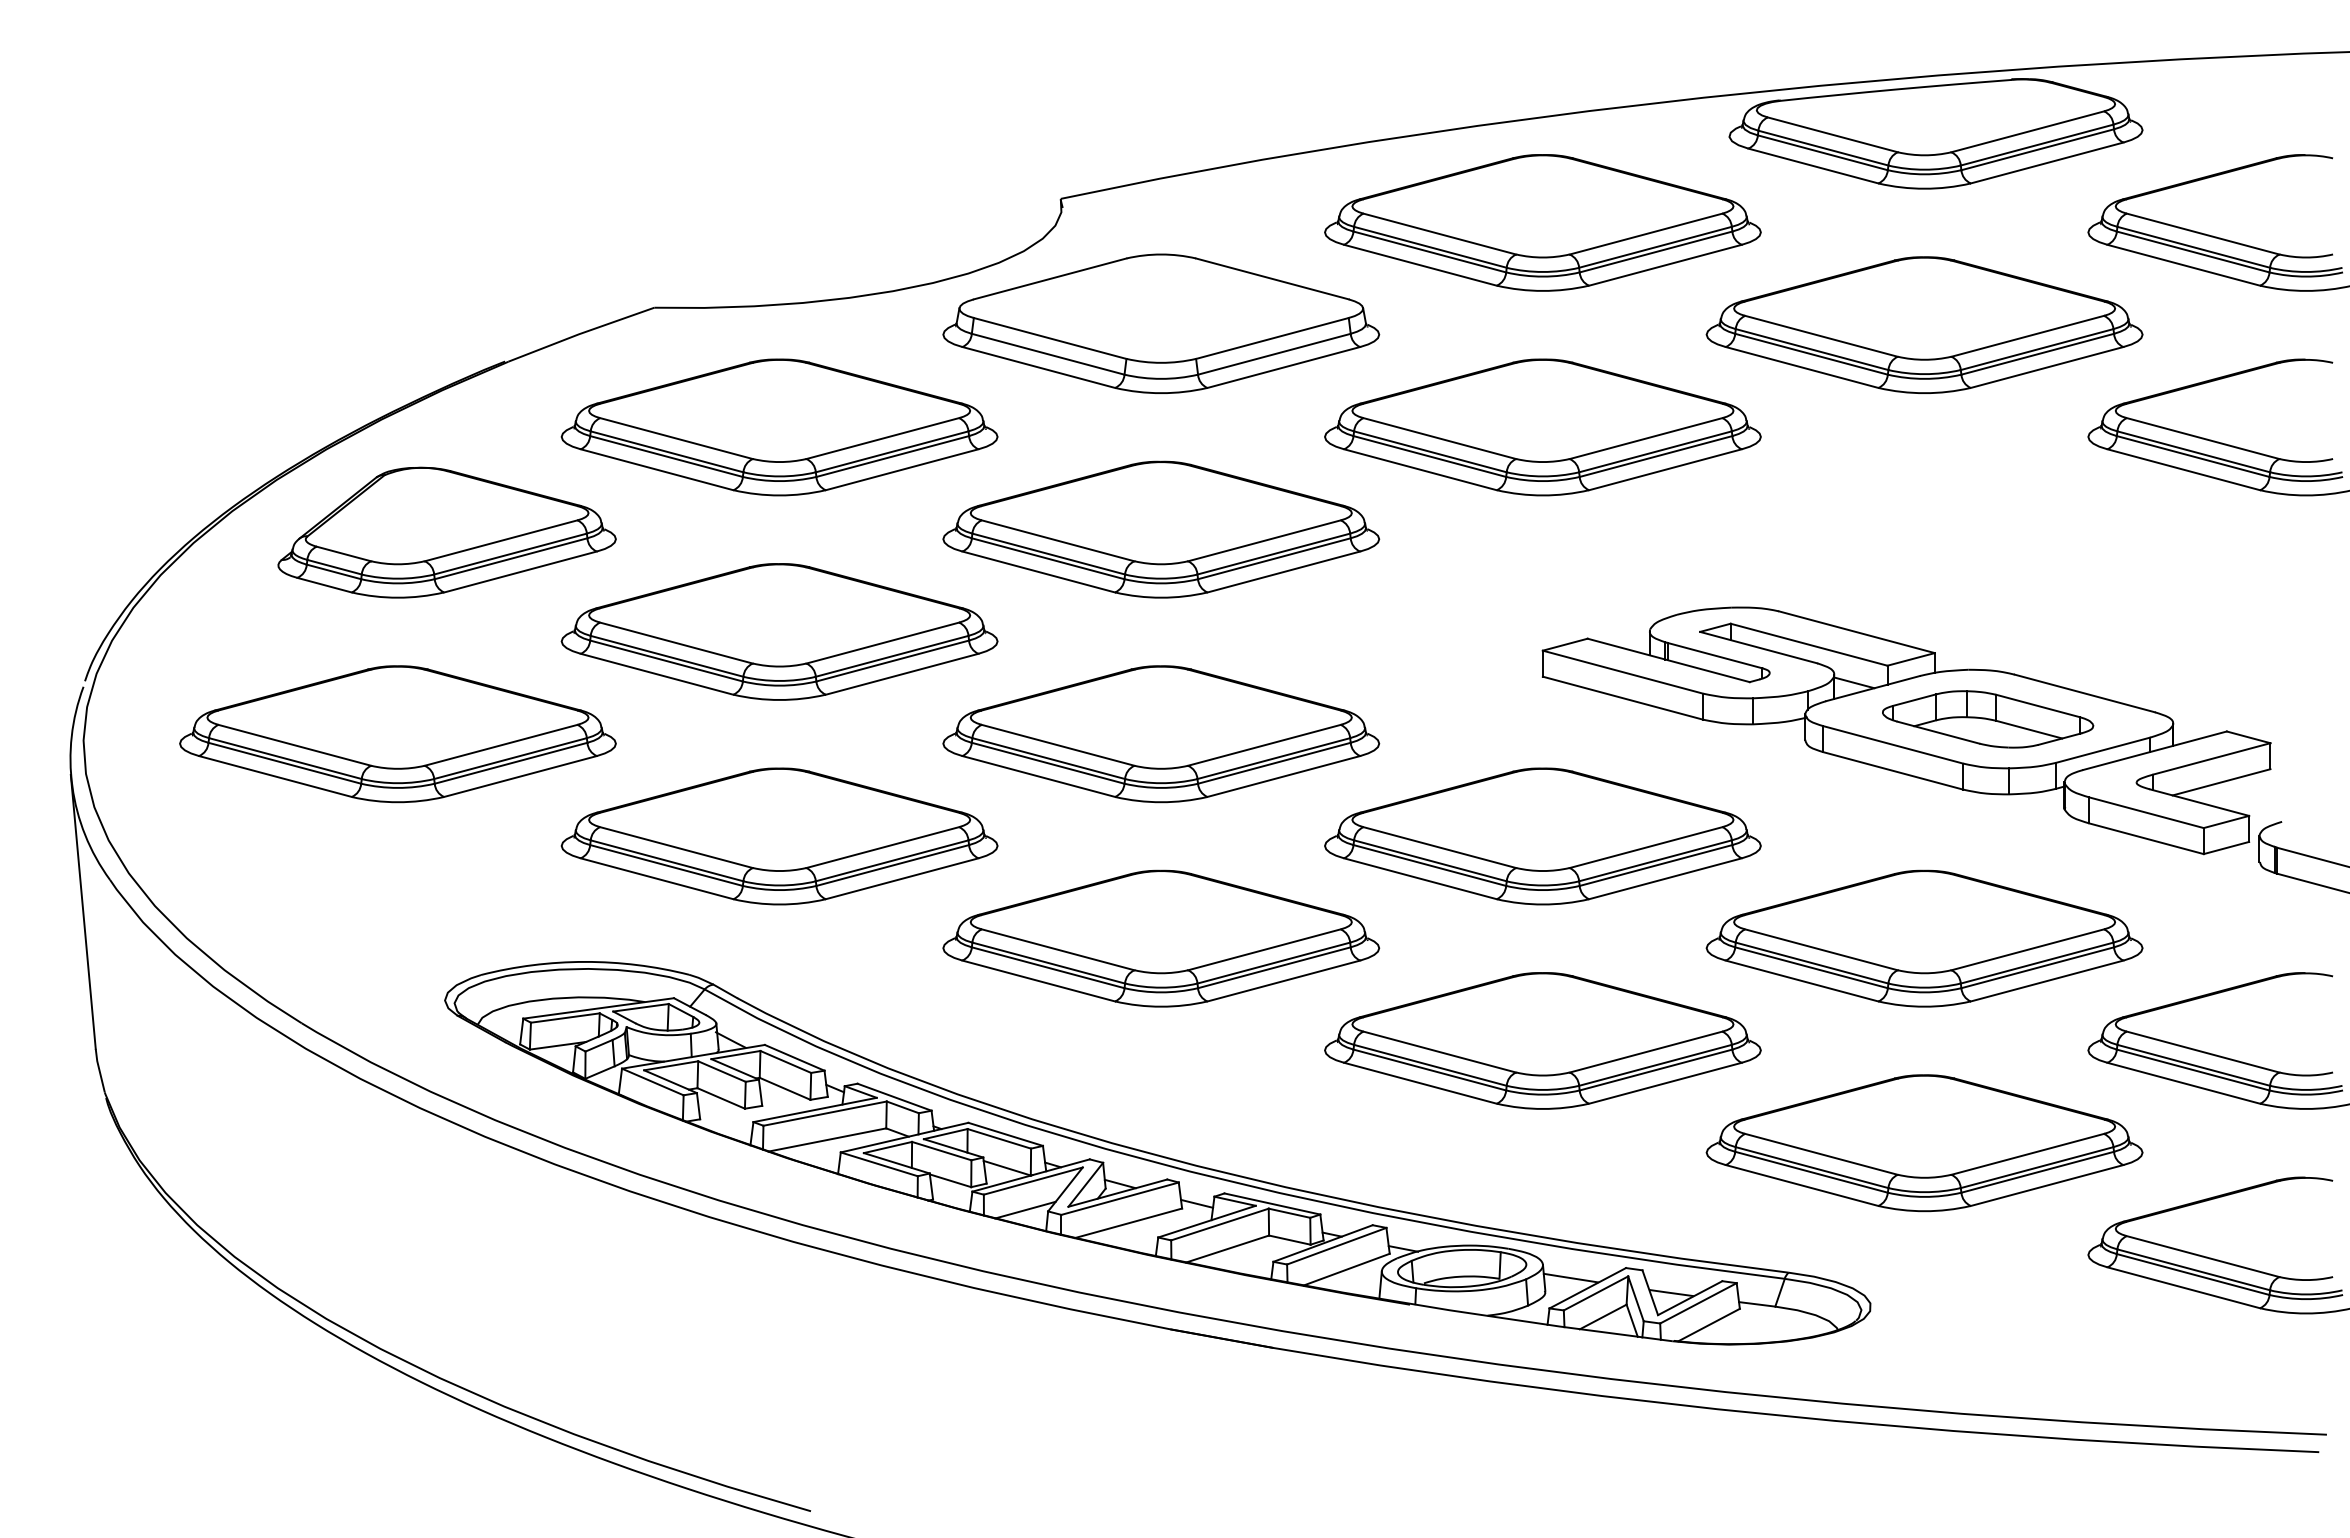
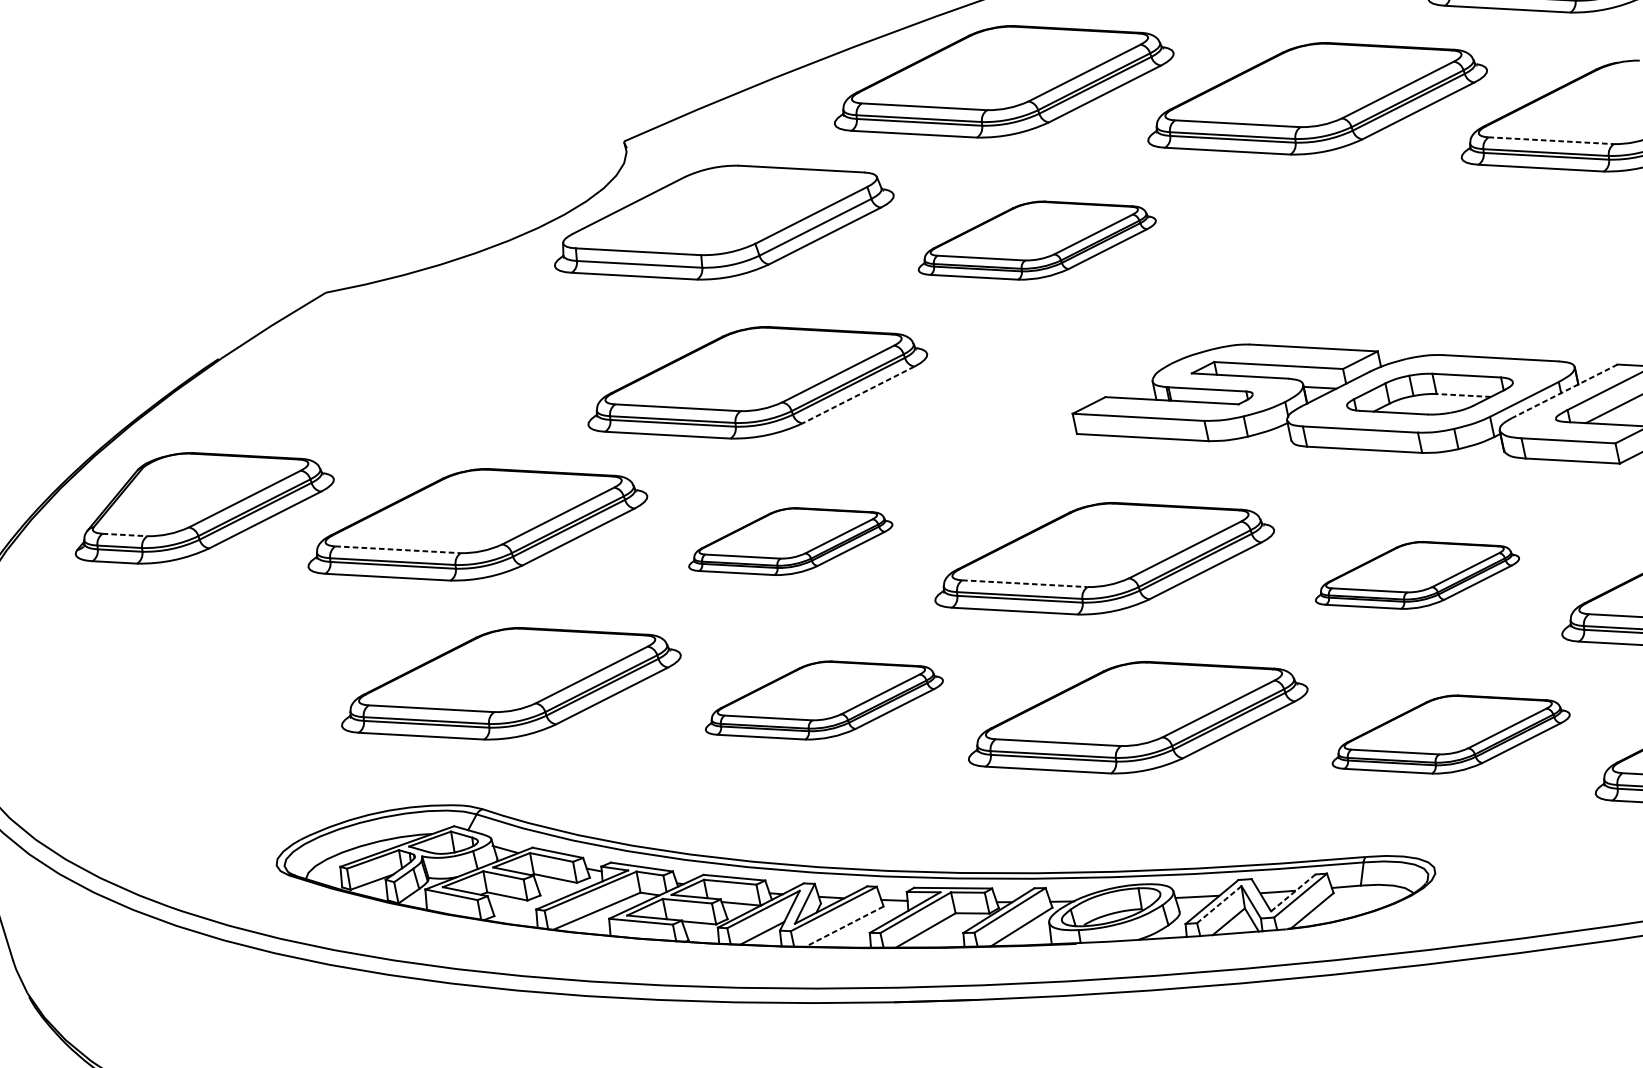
part: (779, 427) -> (442, 365), removed
part: (1542, 427) -> (1035, 240), size x0.7
line: (2203, 438) -> (1551, 140), solid -> dashed
line: (344, 554) -> (125, 535), solid -> dashed
line: (1283, 572) -> (858, 395), solid -> dashed
line: (677, 643) -> (398, 549), solid -> dashed
line: (2028, 729) -> (1463, 395), solid -> dashed
part: (397, 734) -> (196, 666), removed
part: (1161, 734) -> (789, 541), size x0.6
line: (2154, 750) -> (1564, 391), solid -> dashed
line: (1440, 847) -> (1025, 583), solid -> dashed
part: (1161, 938) -> (823, 699), size x0.7
part: (1924, 938) -> (1416, 574), size x0.6
part: (1924, 1143) -> (1450, 734), size x0.7
line: (1128, 1223) -> (844, 926), solid -> dashed
line: (1595, 1293) -> (1218, 904), solid -> dashed
line: (1690, 1297) -> (1293, 892), solid -> dashed

